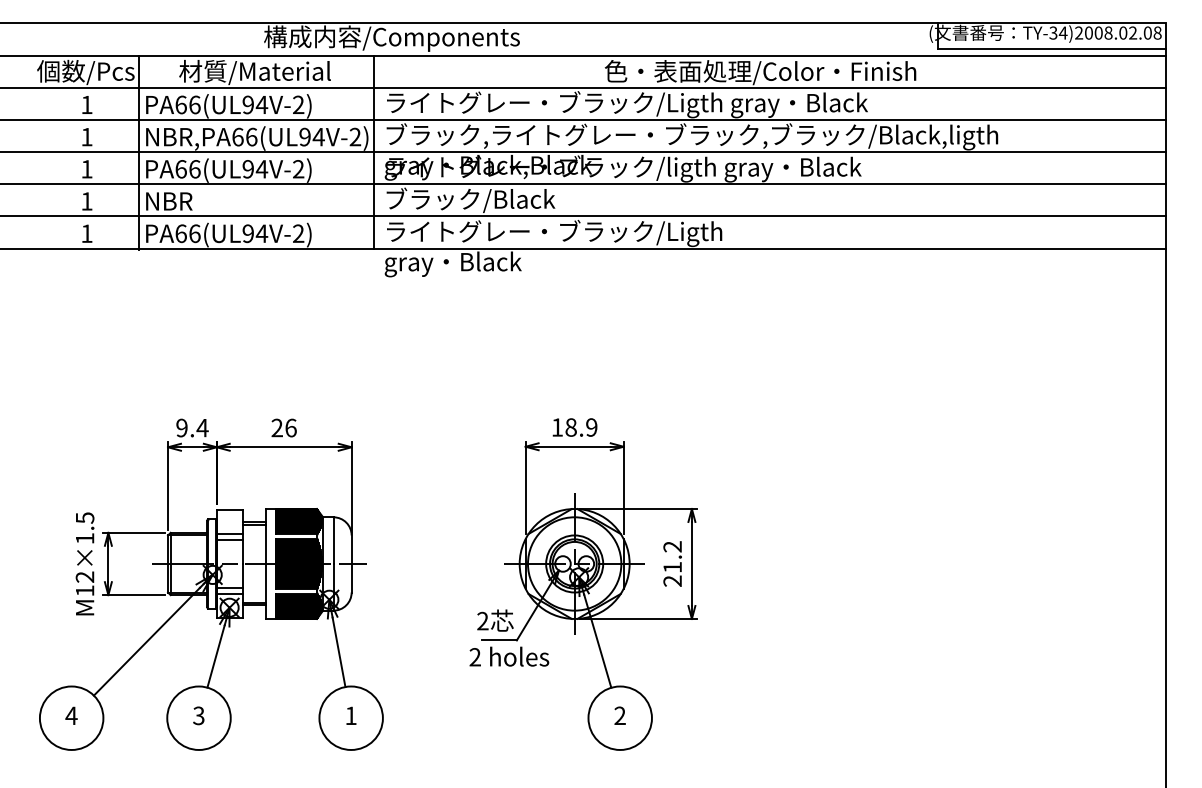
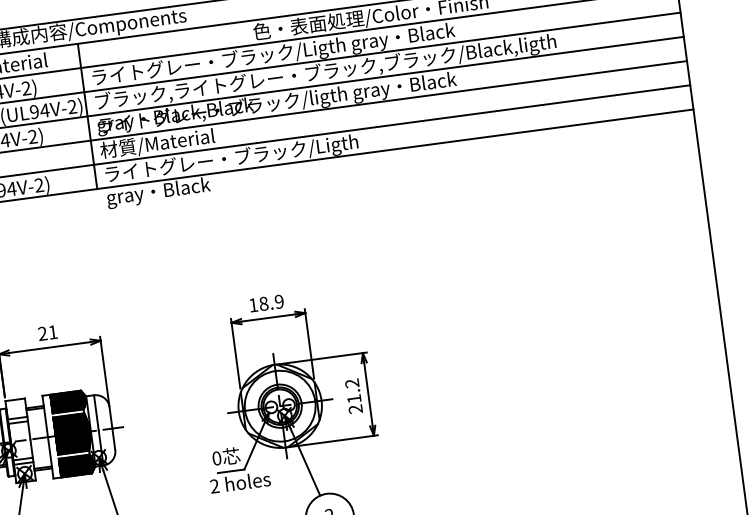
text: (469, 200) -> (164, 143), ブラック/Black -> 材質/Material
text: (290, 427) -> (52, 332), 26 -> 21
text: (482, 621) -> (216, 458), 2 -> 0

